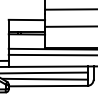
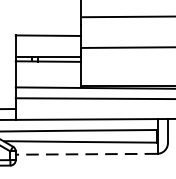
line: (47, 86) -> (85, 154), solid -> dashed

